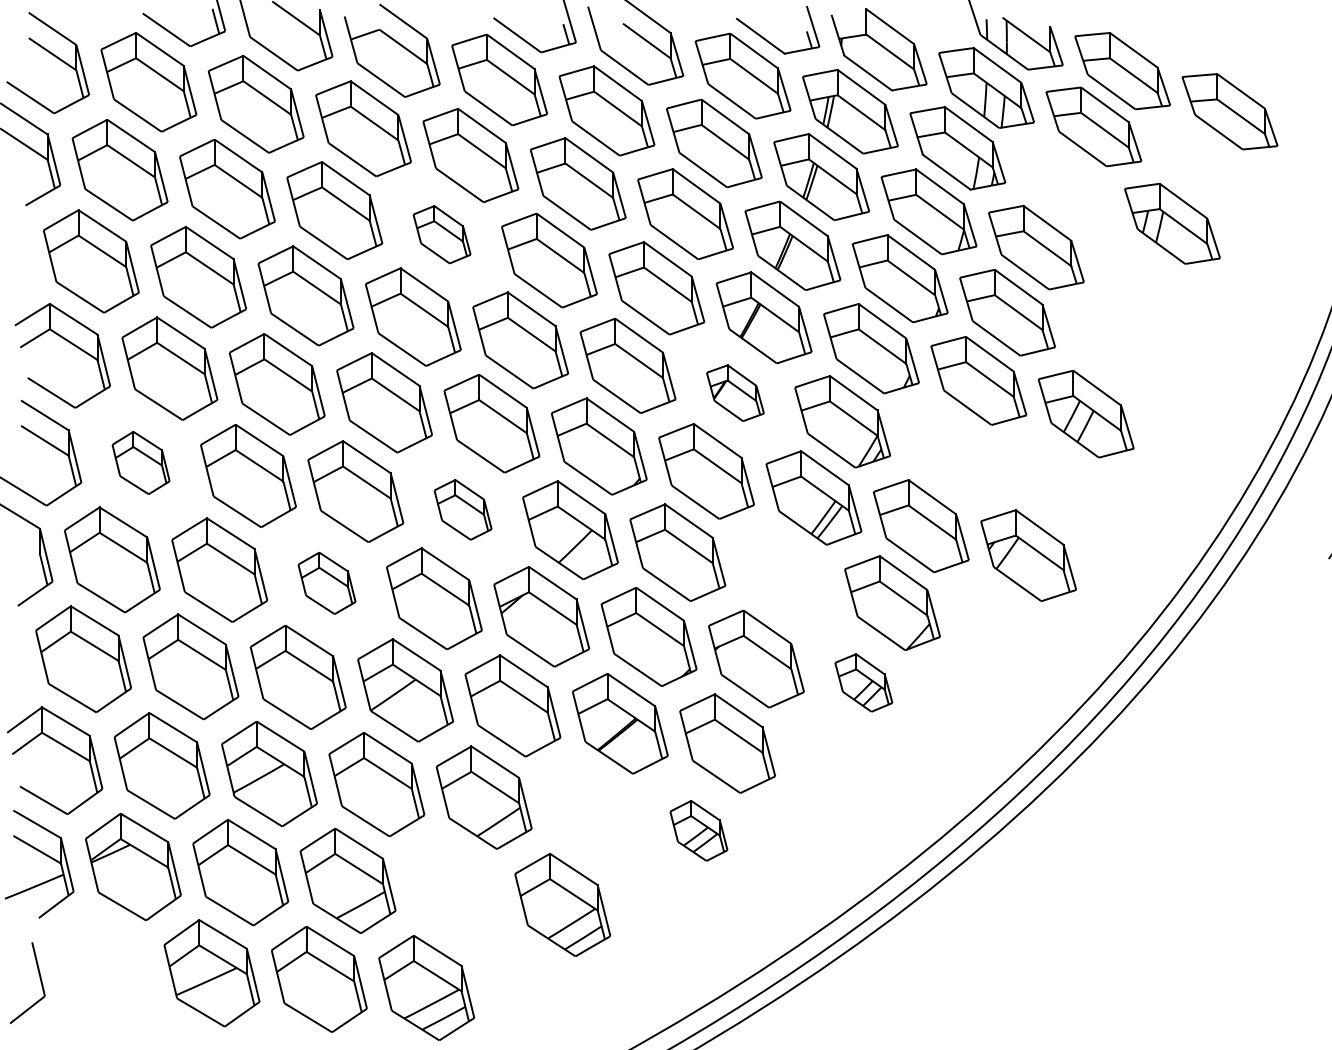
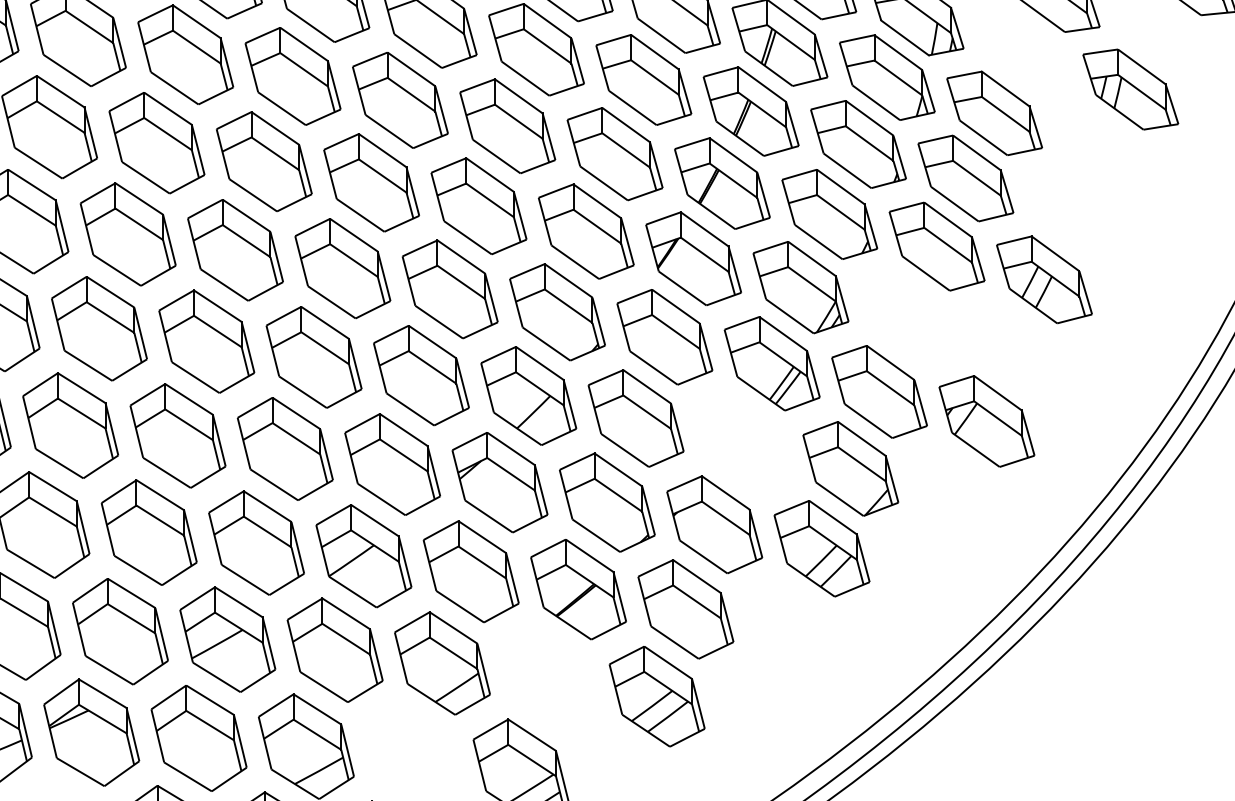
part: (441, 234) -> (399, 100), size x1.67
part: (735, 393) -> (693, 259), size x1.67
part: (140, 462) -> (98, 328), size x1.67
part: (462, 509) -> (420, 375), size x1.67
part: (326, 583) -> (284, 449), size x1.67
part: (863, 682) -> (821, 548), size x1.67
part: (698, 830) -> (656, 696), size x1.67

